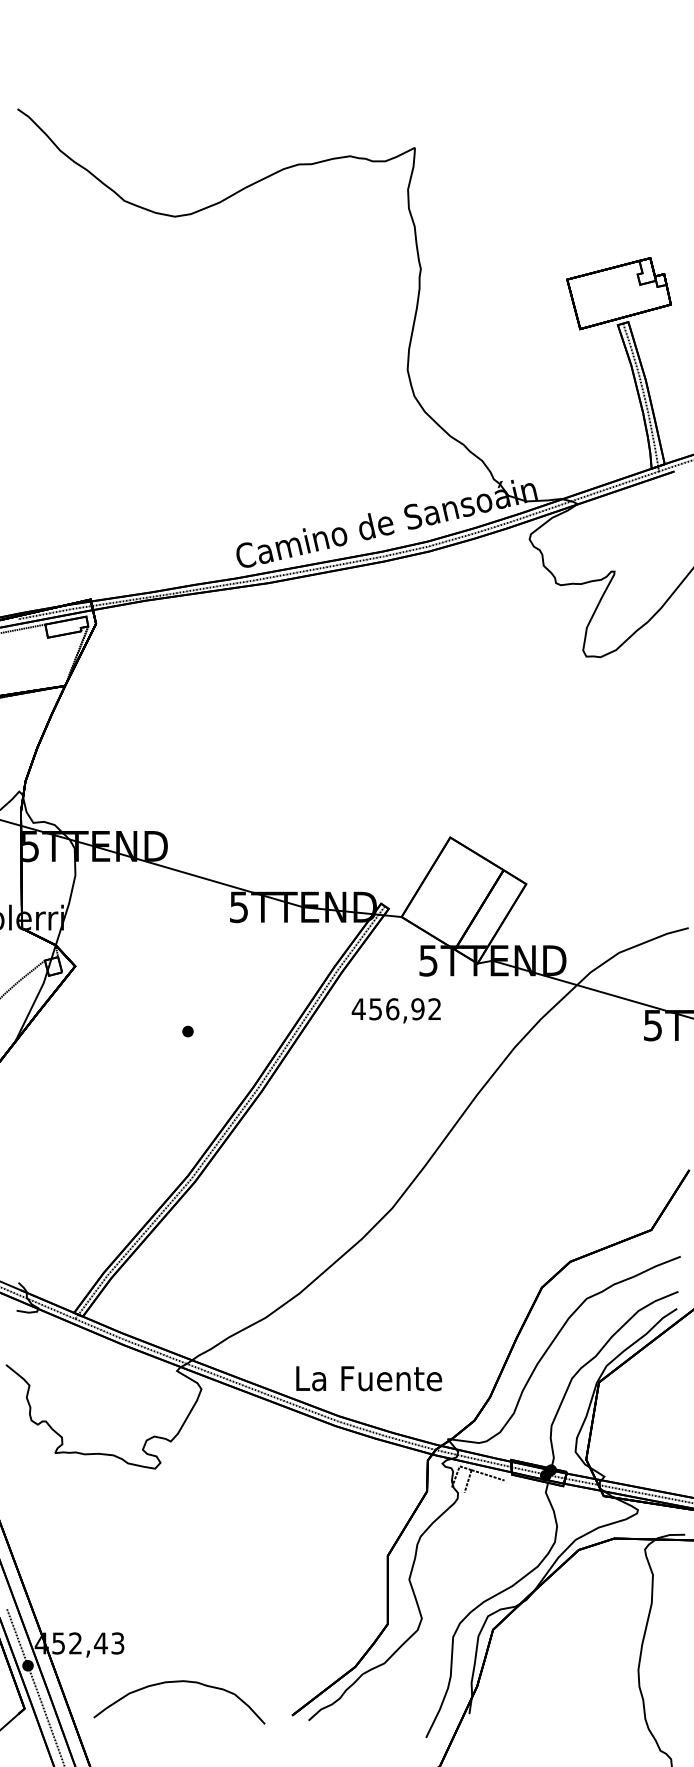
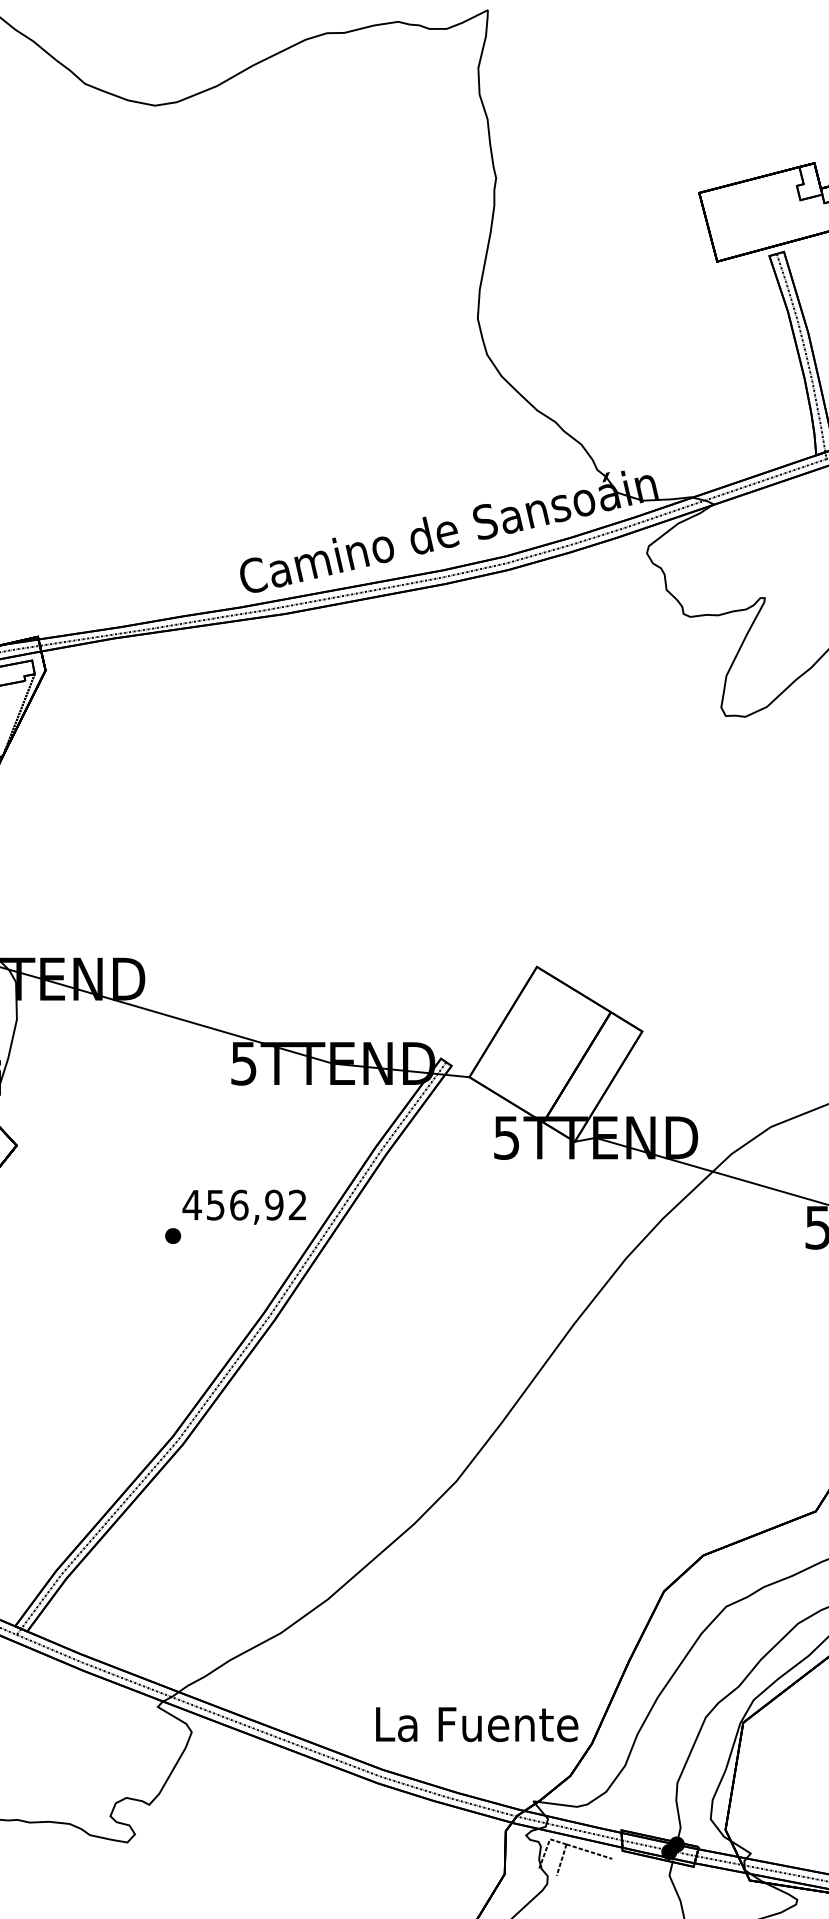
text: (395, 1010) -> (243, 1206), moved
text: (369, 1378) -> (477, 1724), moved

